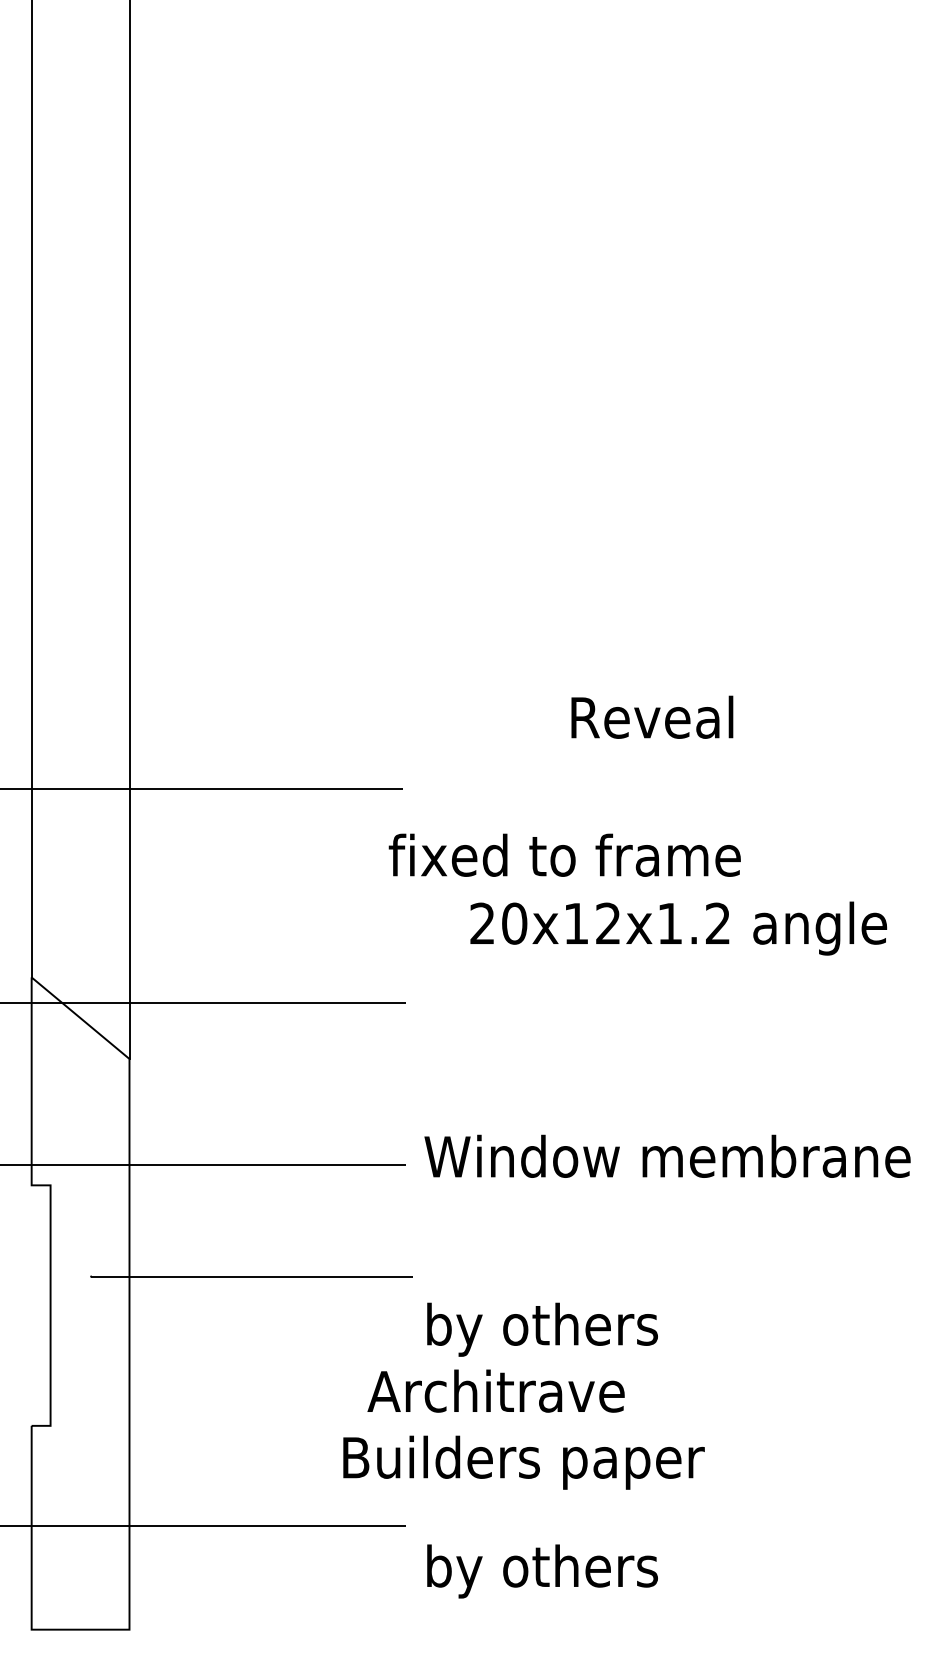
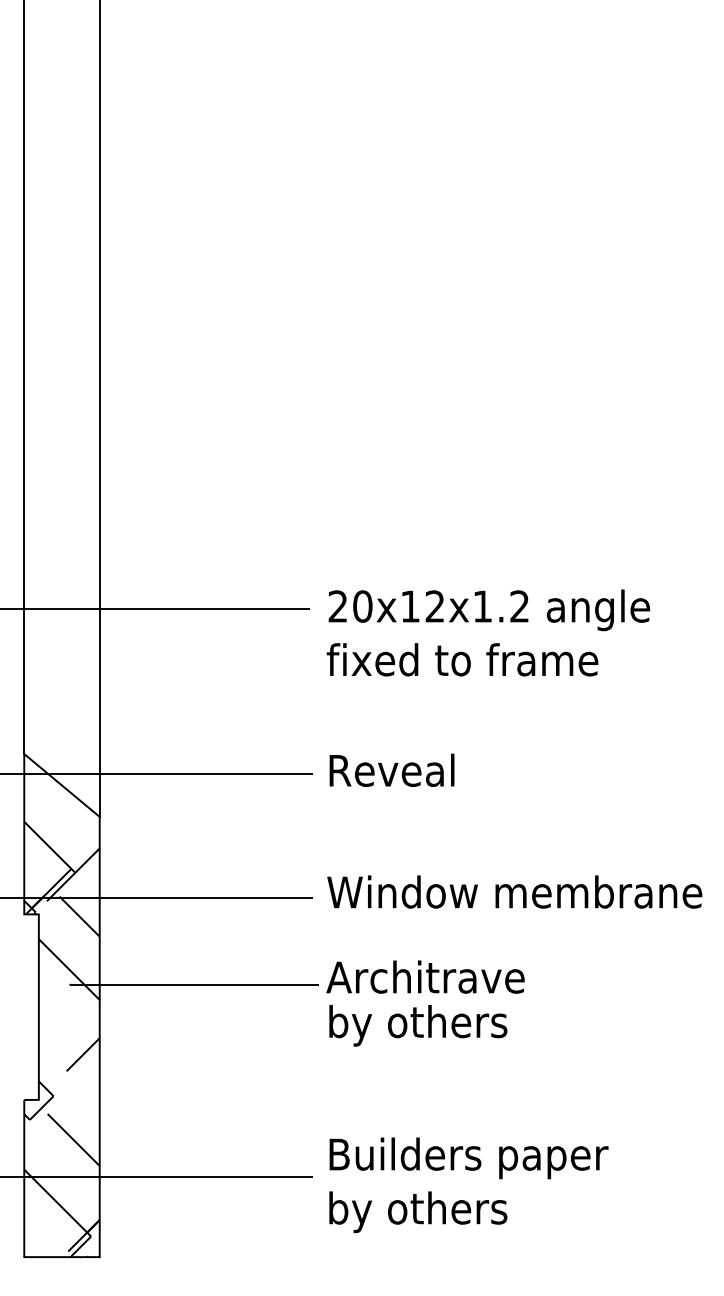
text: (651, 716) -> (391, 769), moved
text: (564, 854) -> (462, 659), moved
text: (678, 928) -> (489, 610), moved
hatch: (79, 1347) -> (61, 1039), added
text: (496, 1390) -> (425, 976), moved
text: (523, 1462) -> (468, 1158), moved

